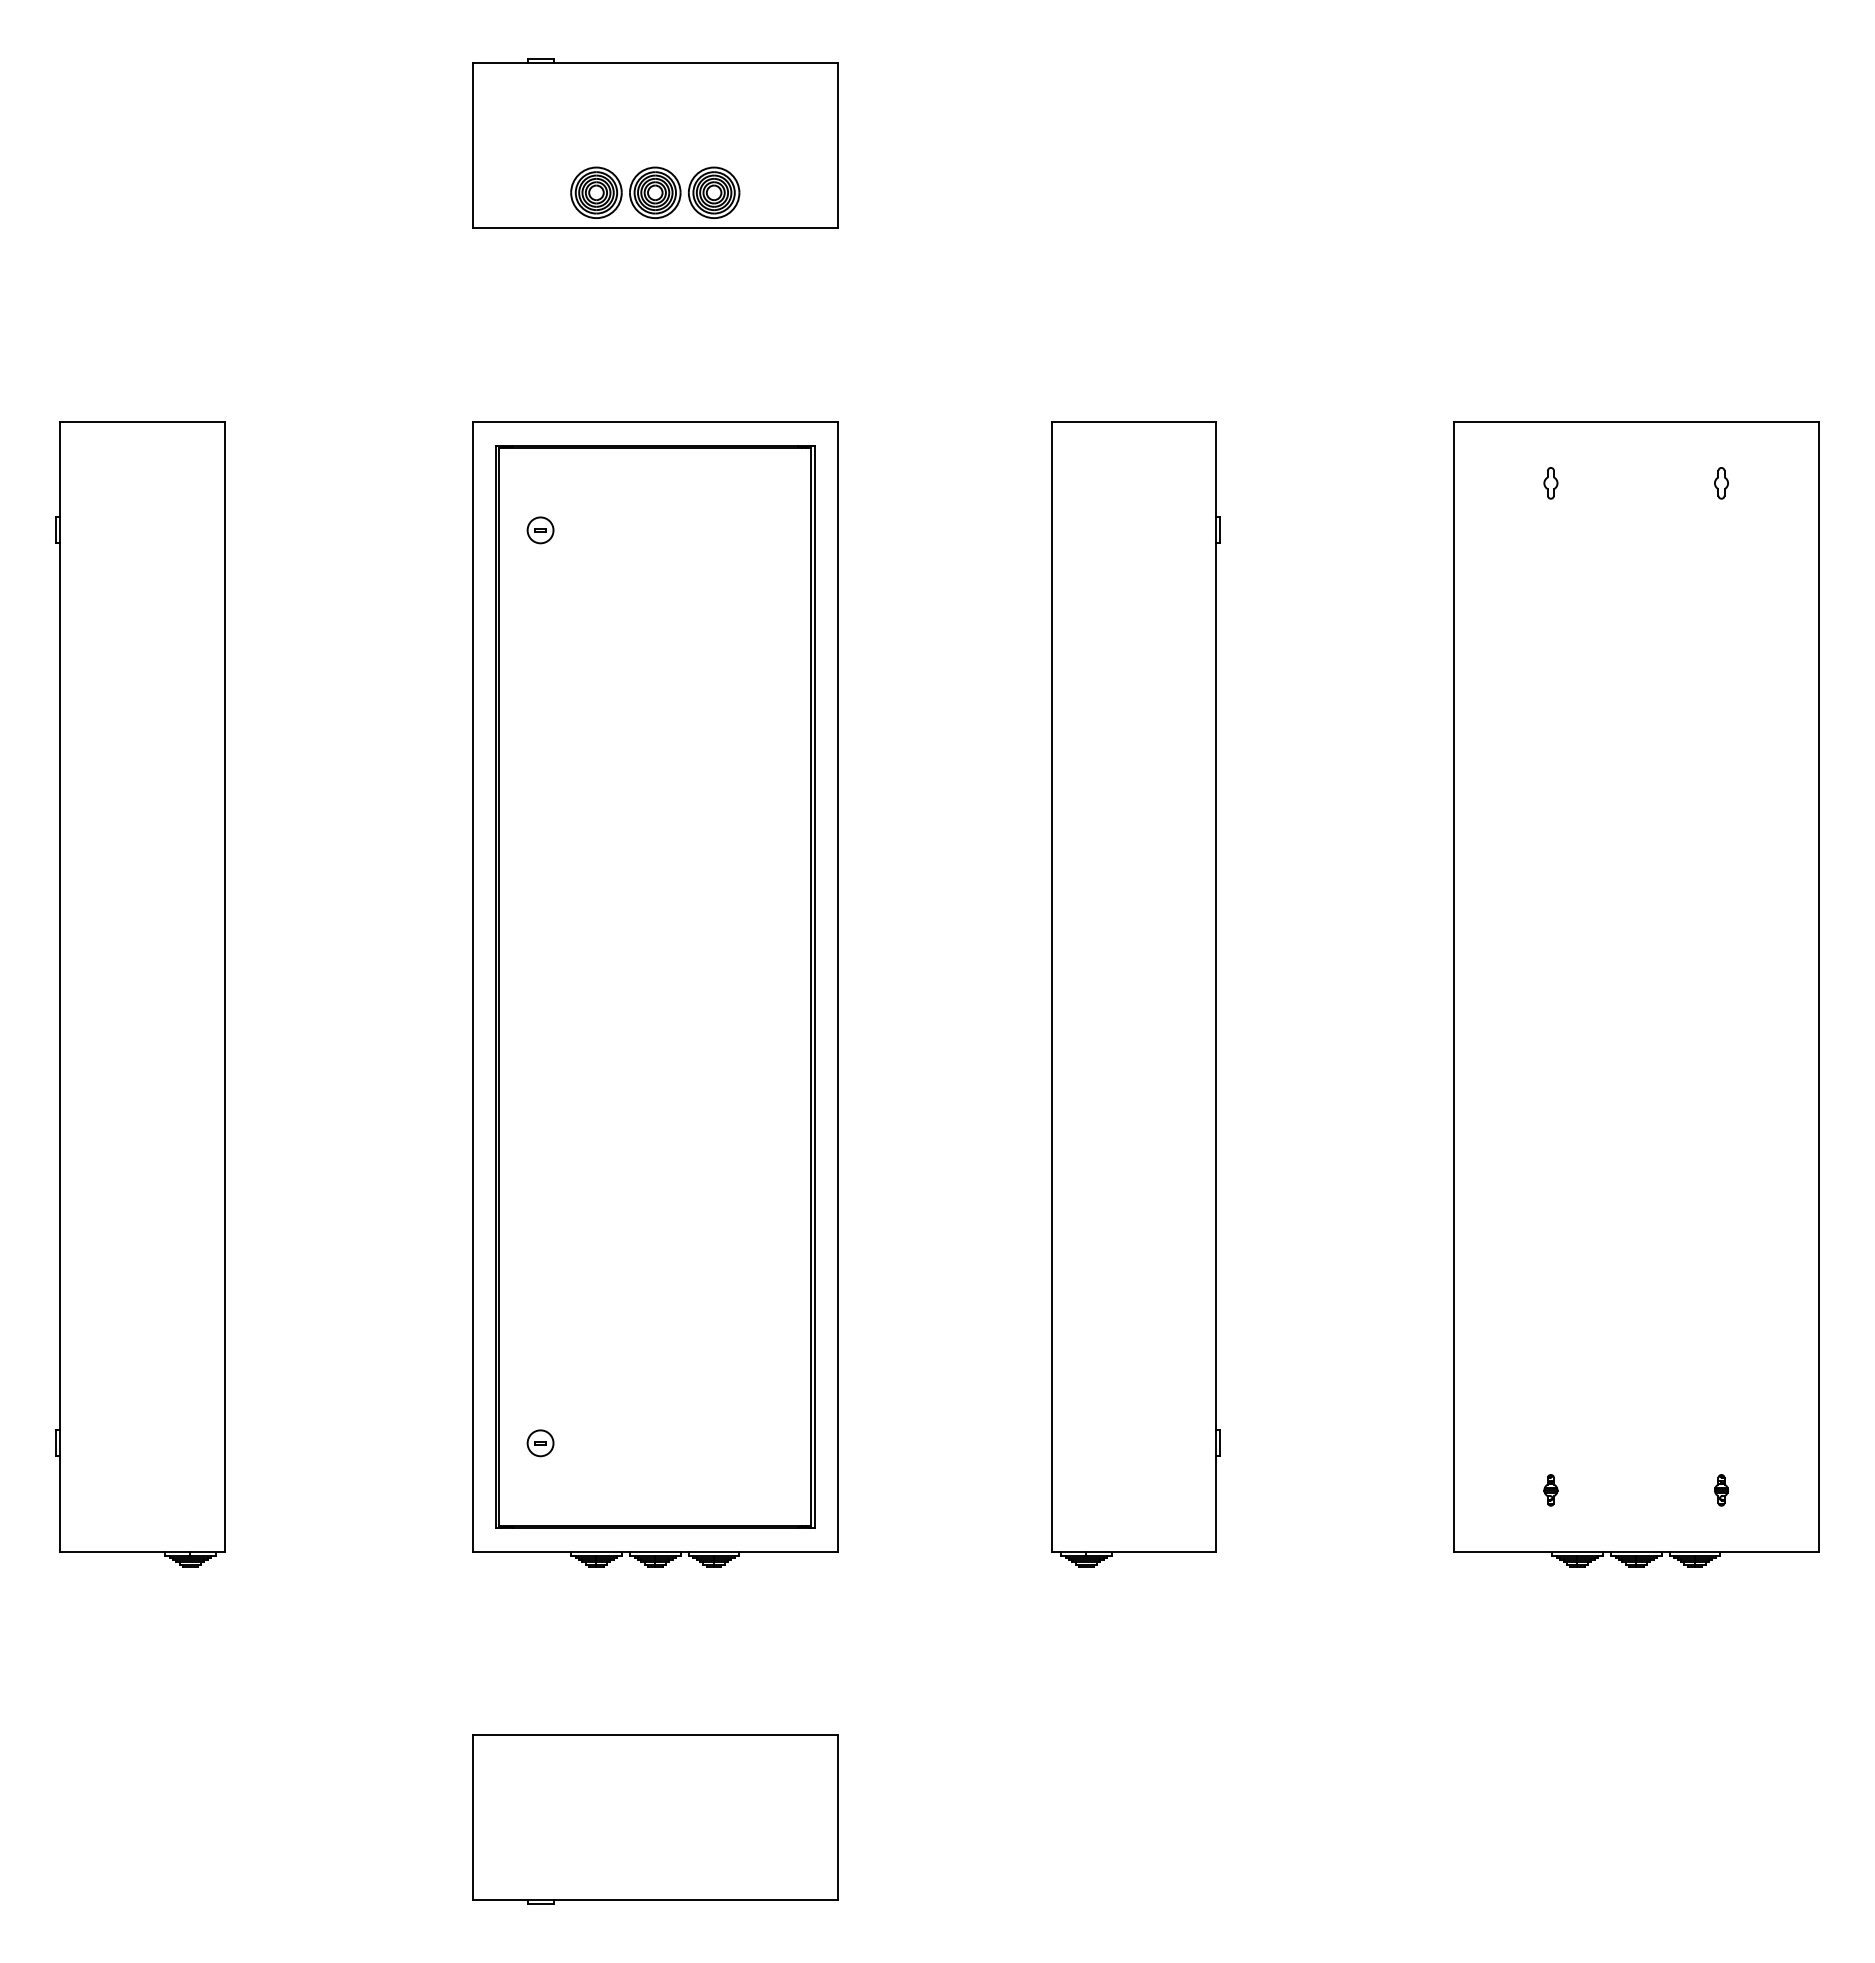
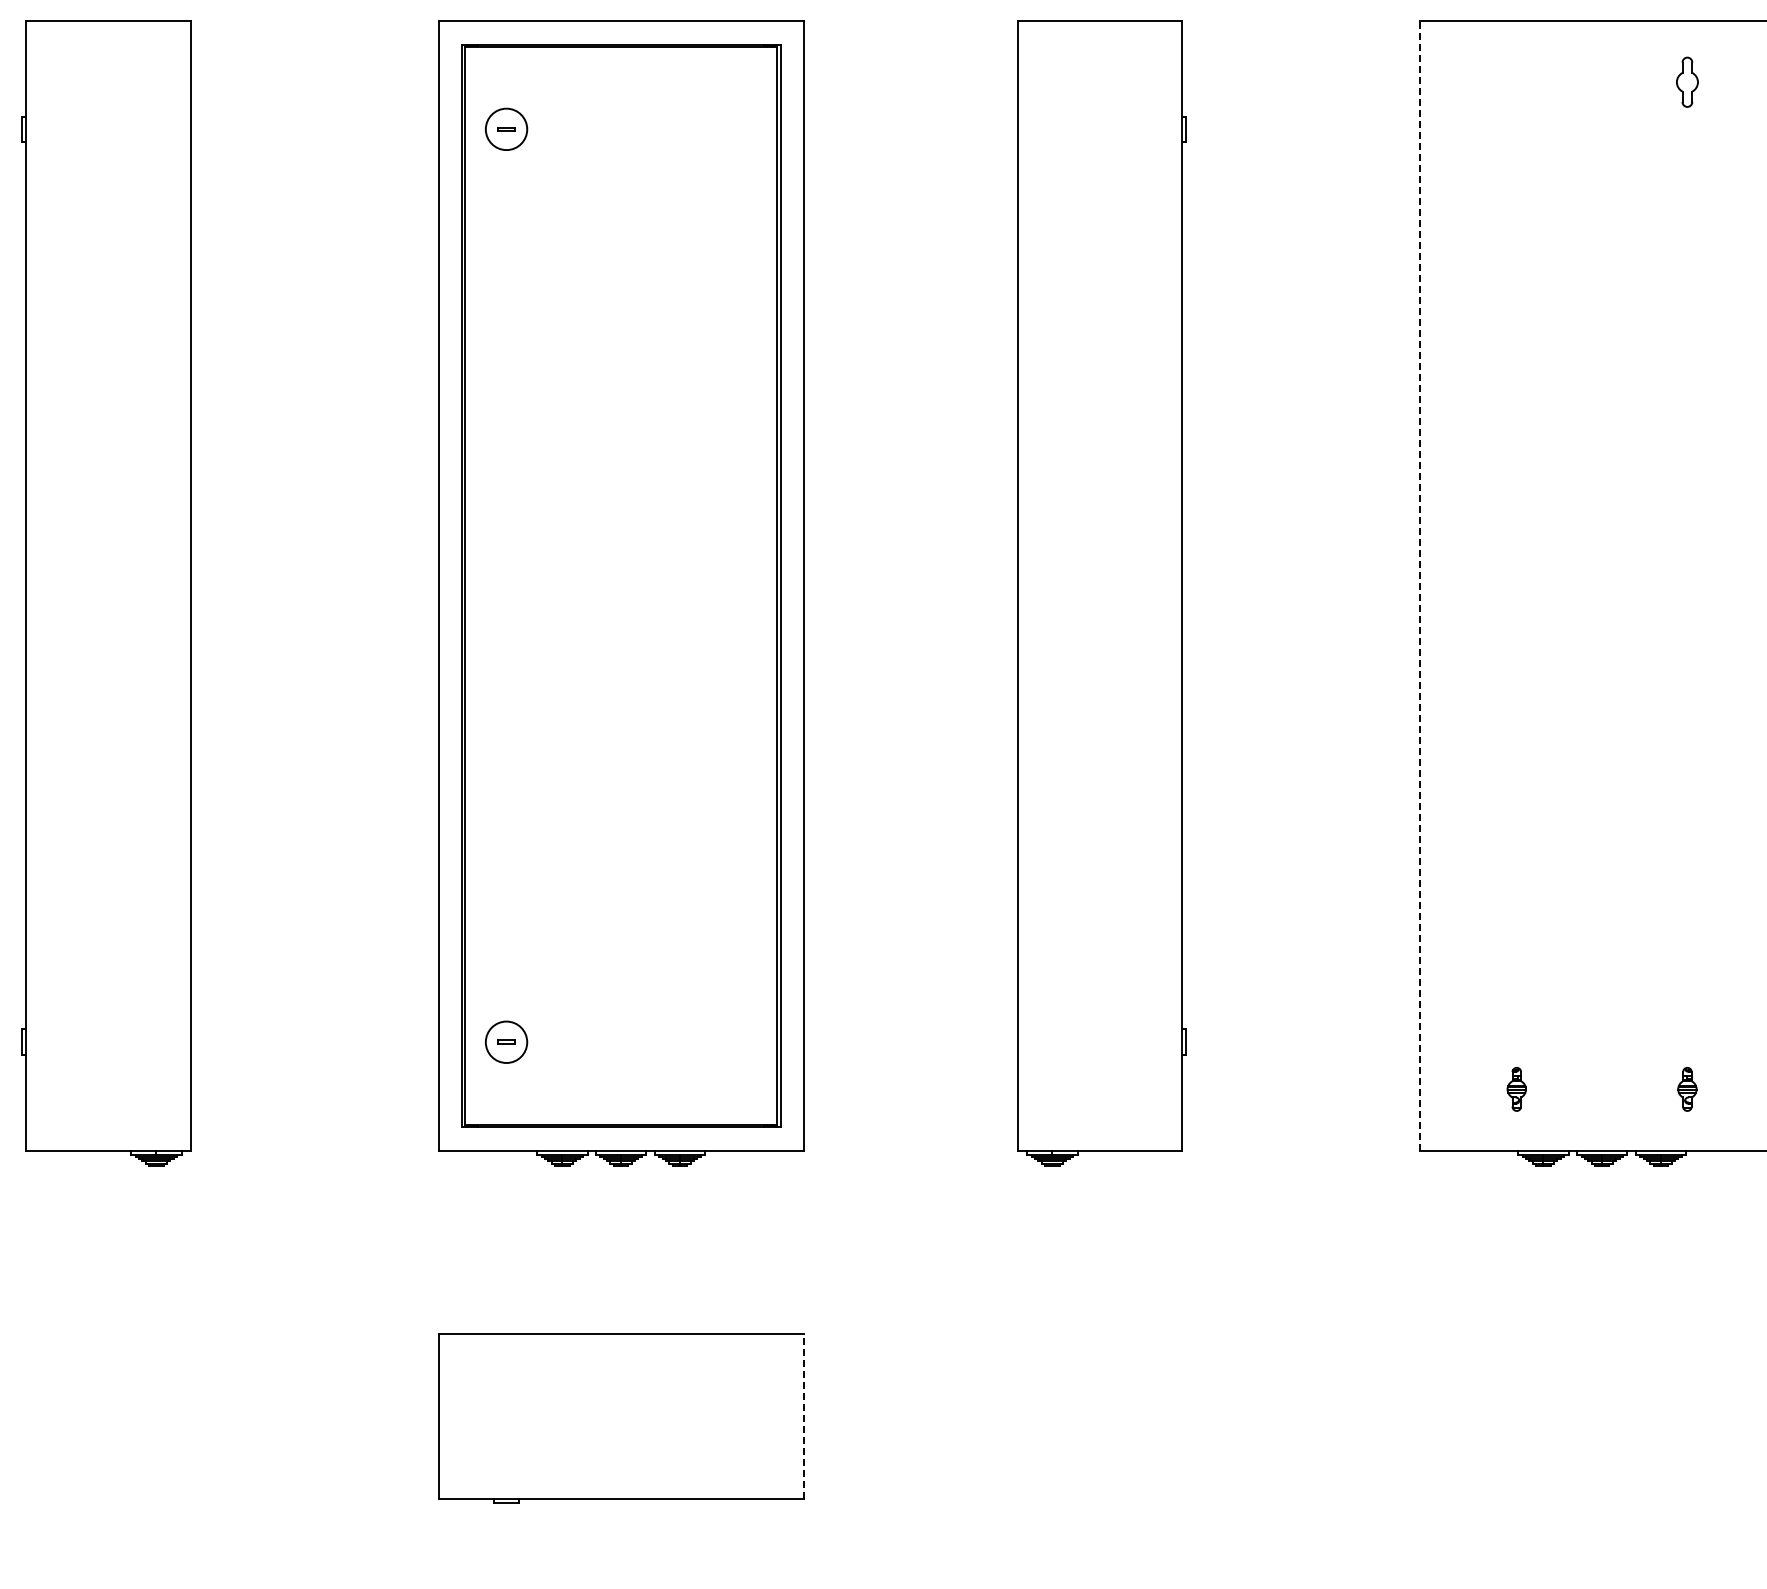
part: (1550, 483) -> (1516, 82), removed
part: (1721, 483) -> (1687, 82), size x1.6
part: (540, 530) -> (506, 129), size x1.6
line: (1453, 986) -> (1419, 585), solid -> dashed
part: (540, 1443) -> (506, 1042), size x1.6
part: (1550, 1490) -> (1516, 1089), size x1.4
part: (1721, 1490) -> (1687, 1089), size x1.4
line: (837, 1817) -> (803, 1416), solid -> dashed

